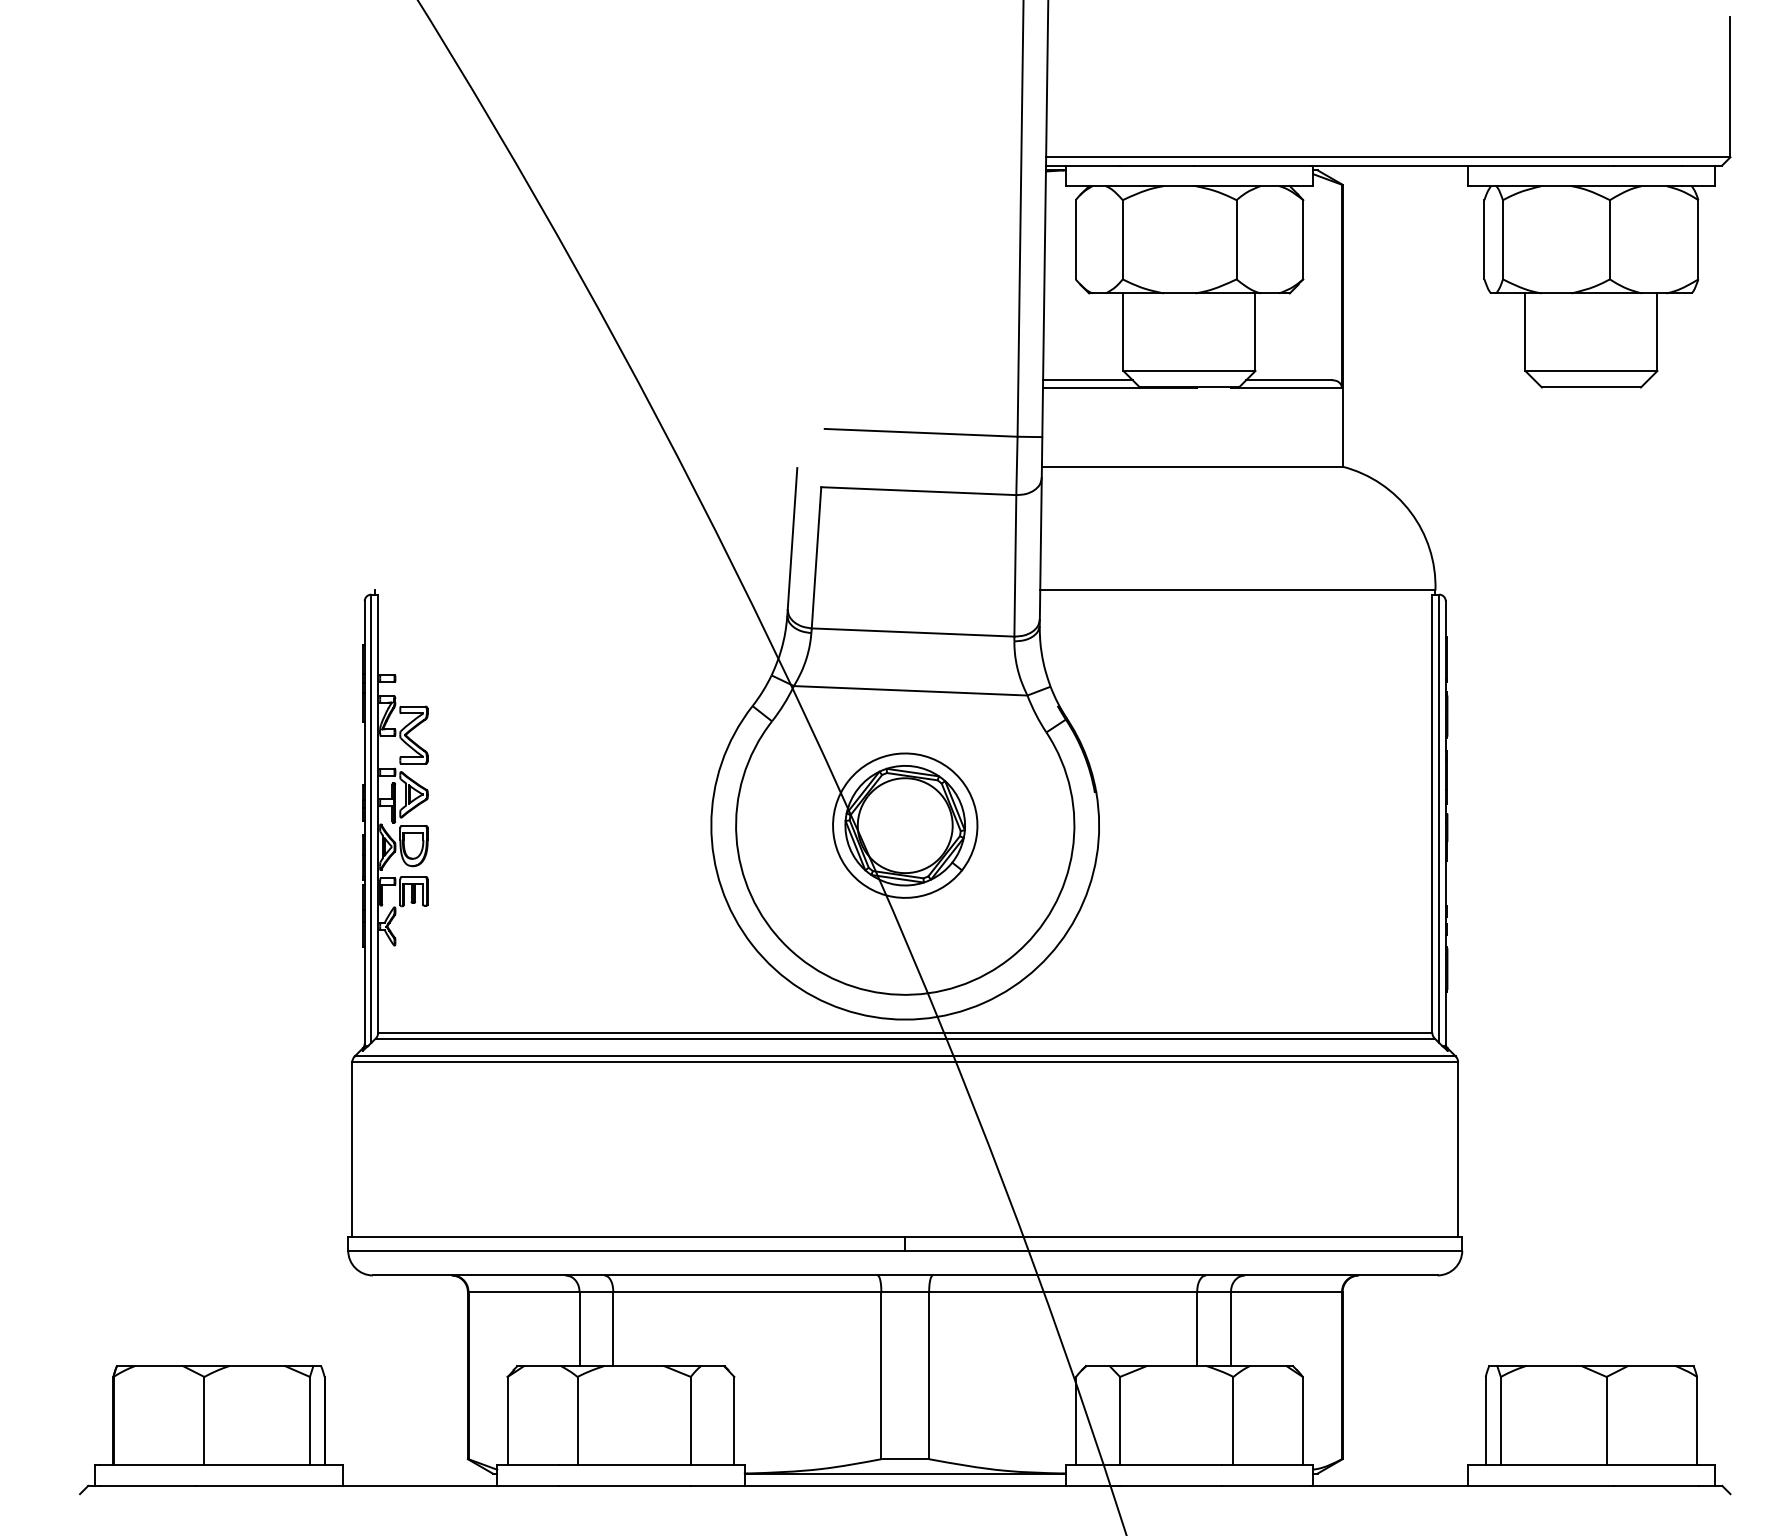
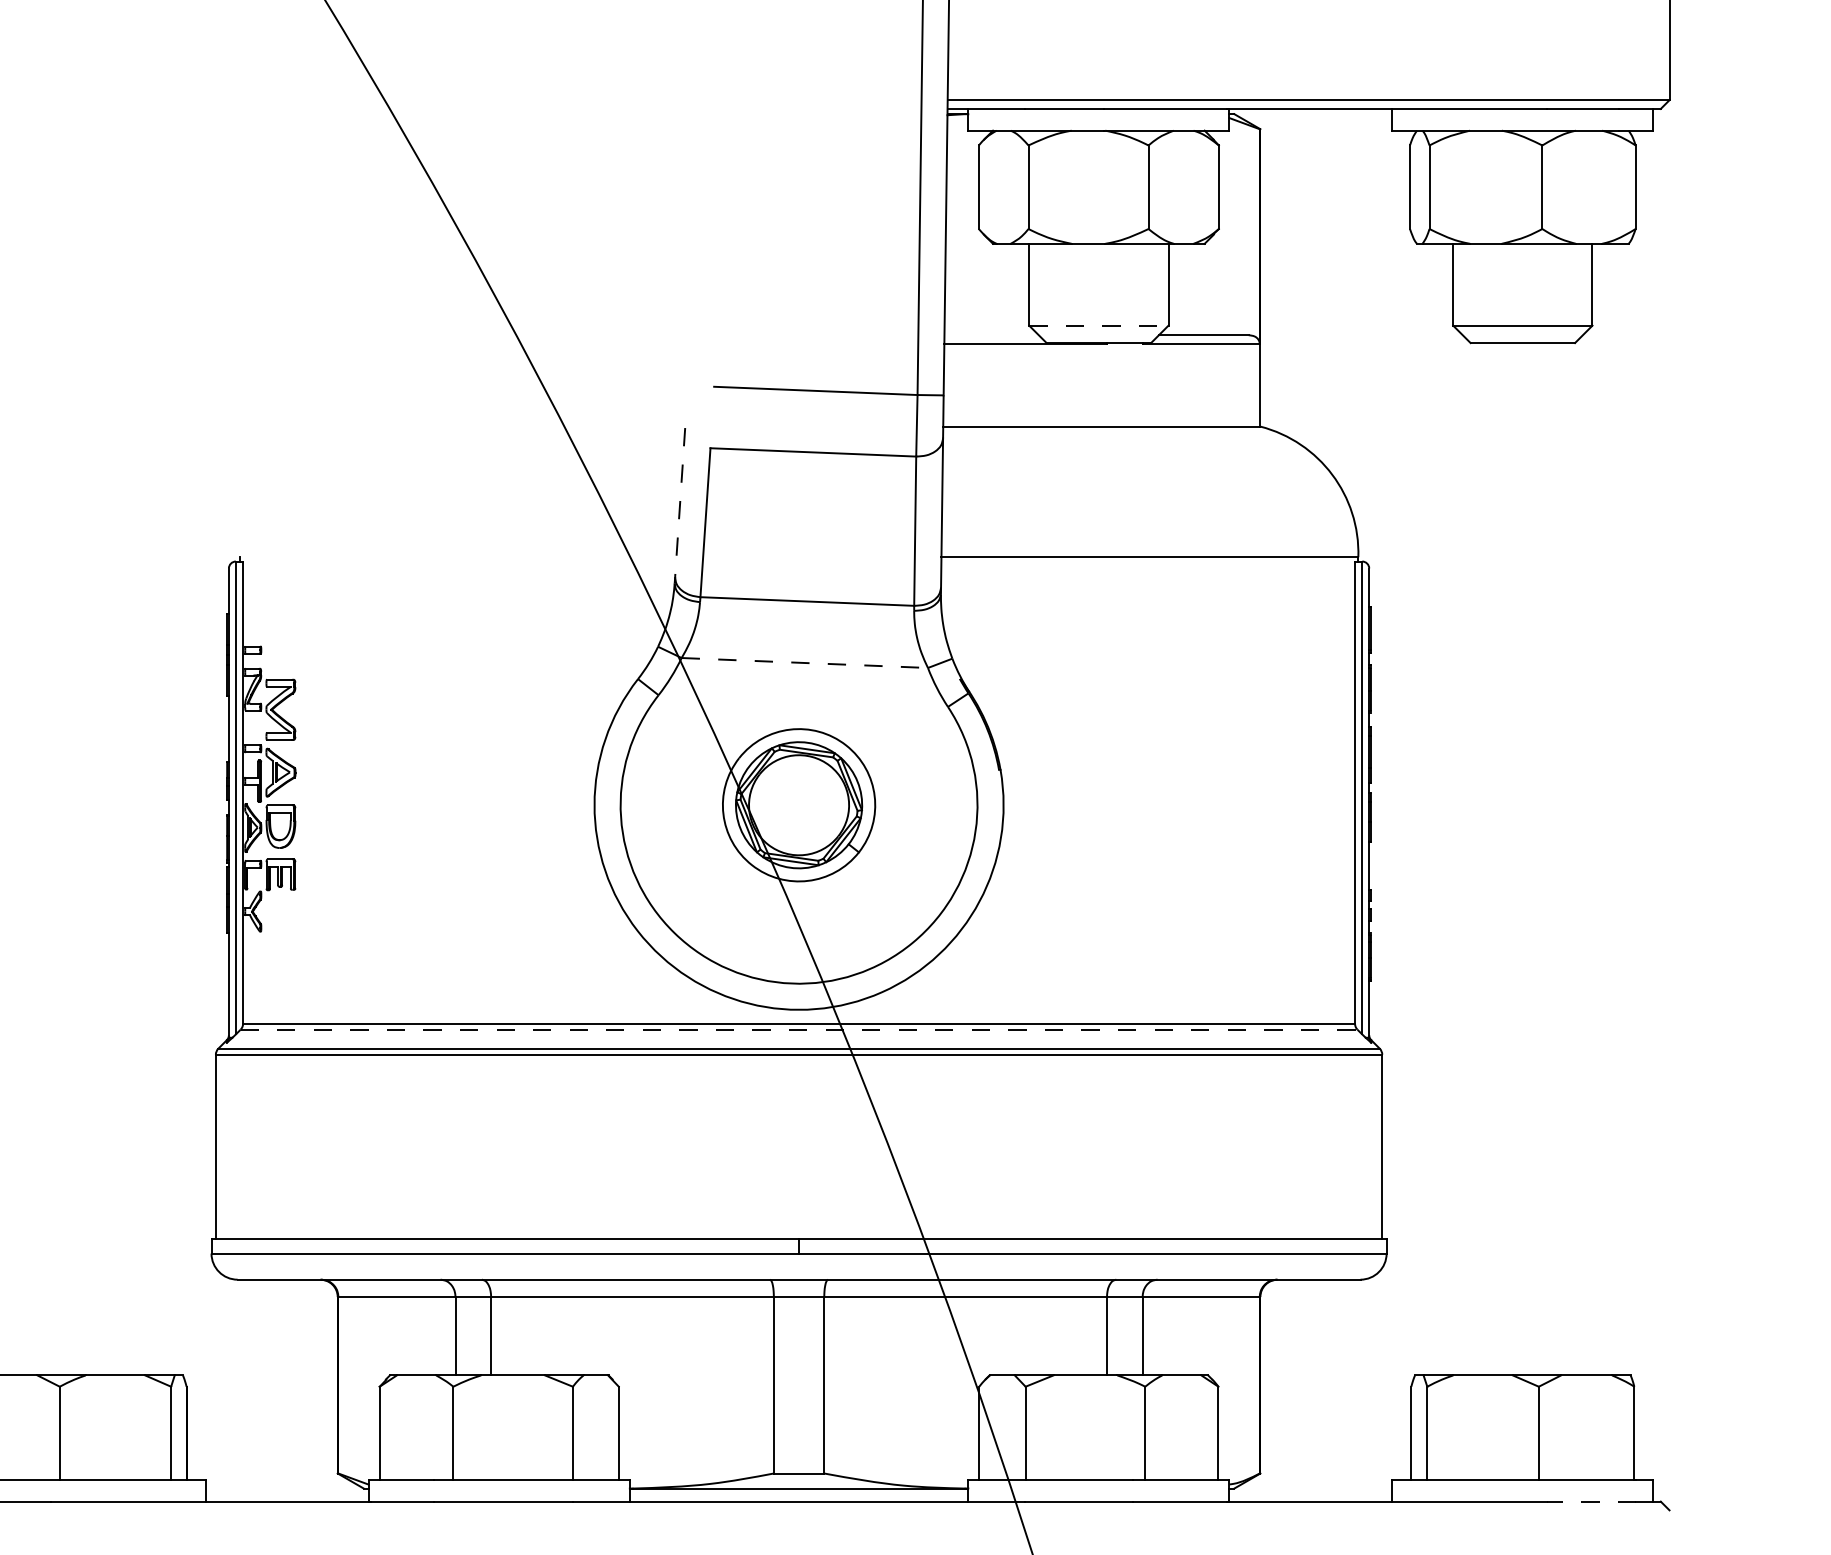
line: (1189, 371) -> (1098, 326), solid -> dashed
line: (1087, 380) -> (991, 335), removed
line: (792, 538) -> (680, 502), solid -> dashed
line: (910, 690) -> (804, 662), solid -> dashed
line: (905, 1038) -> (799, 1029), solid -> dashed
line: (1656, 1485) -> (1591, 1501), solid -> dashed

